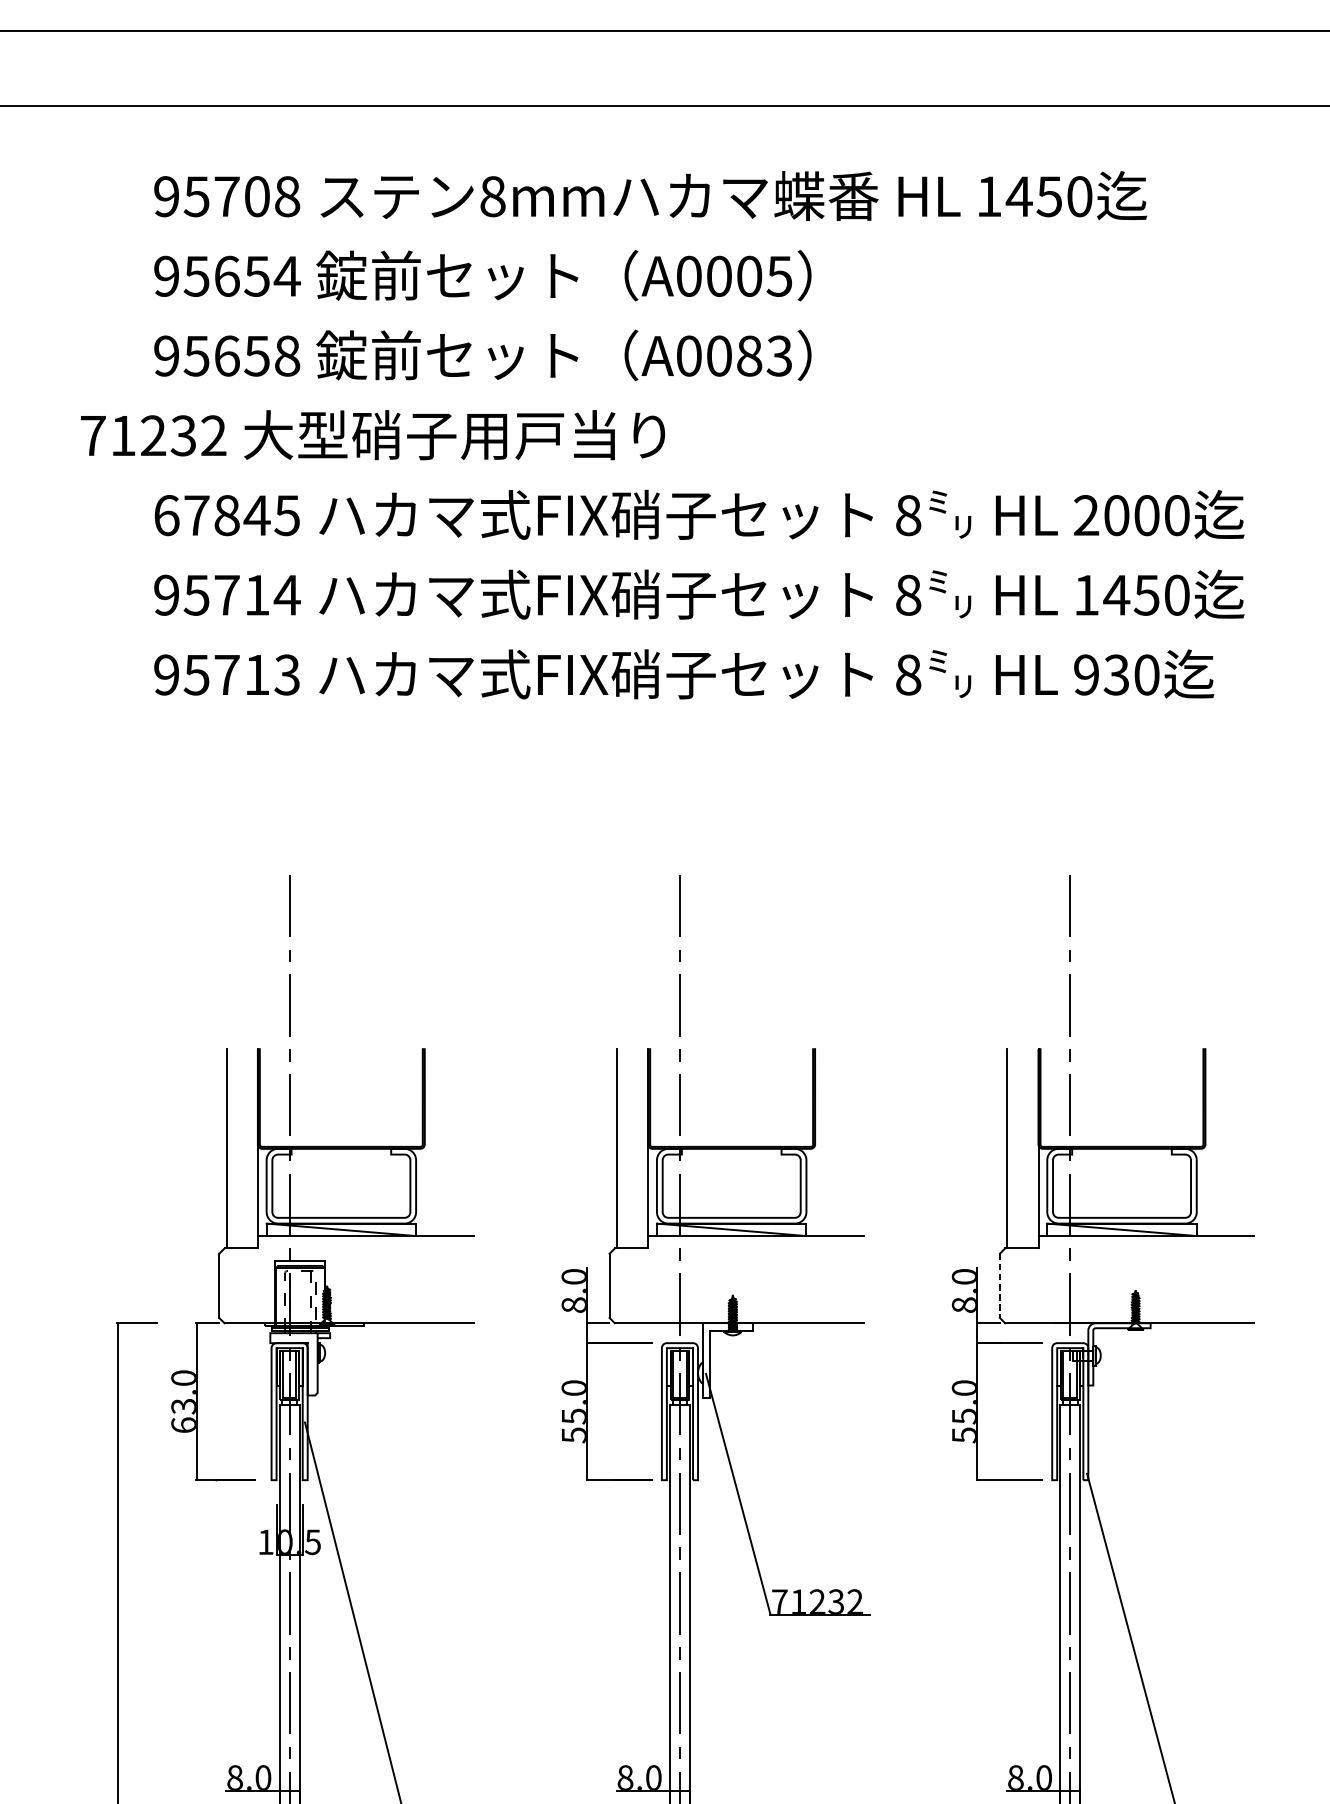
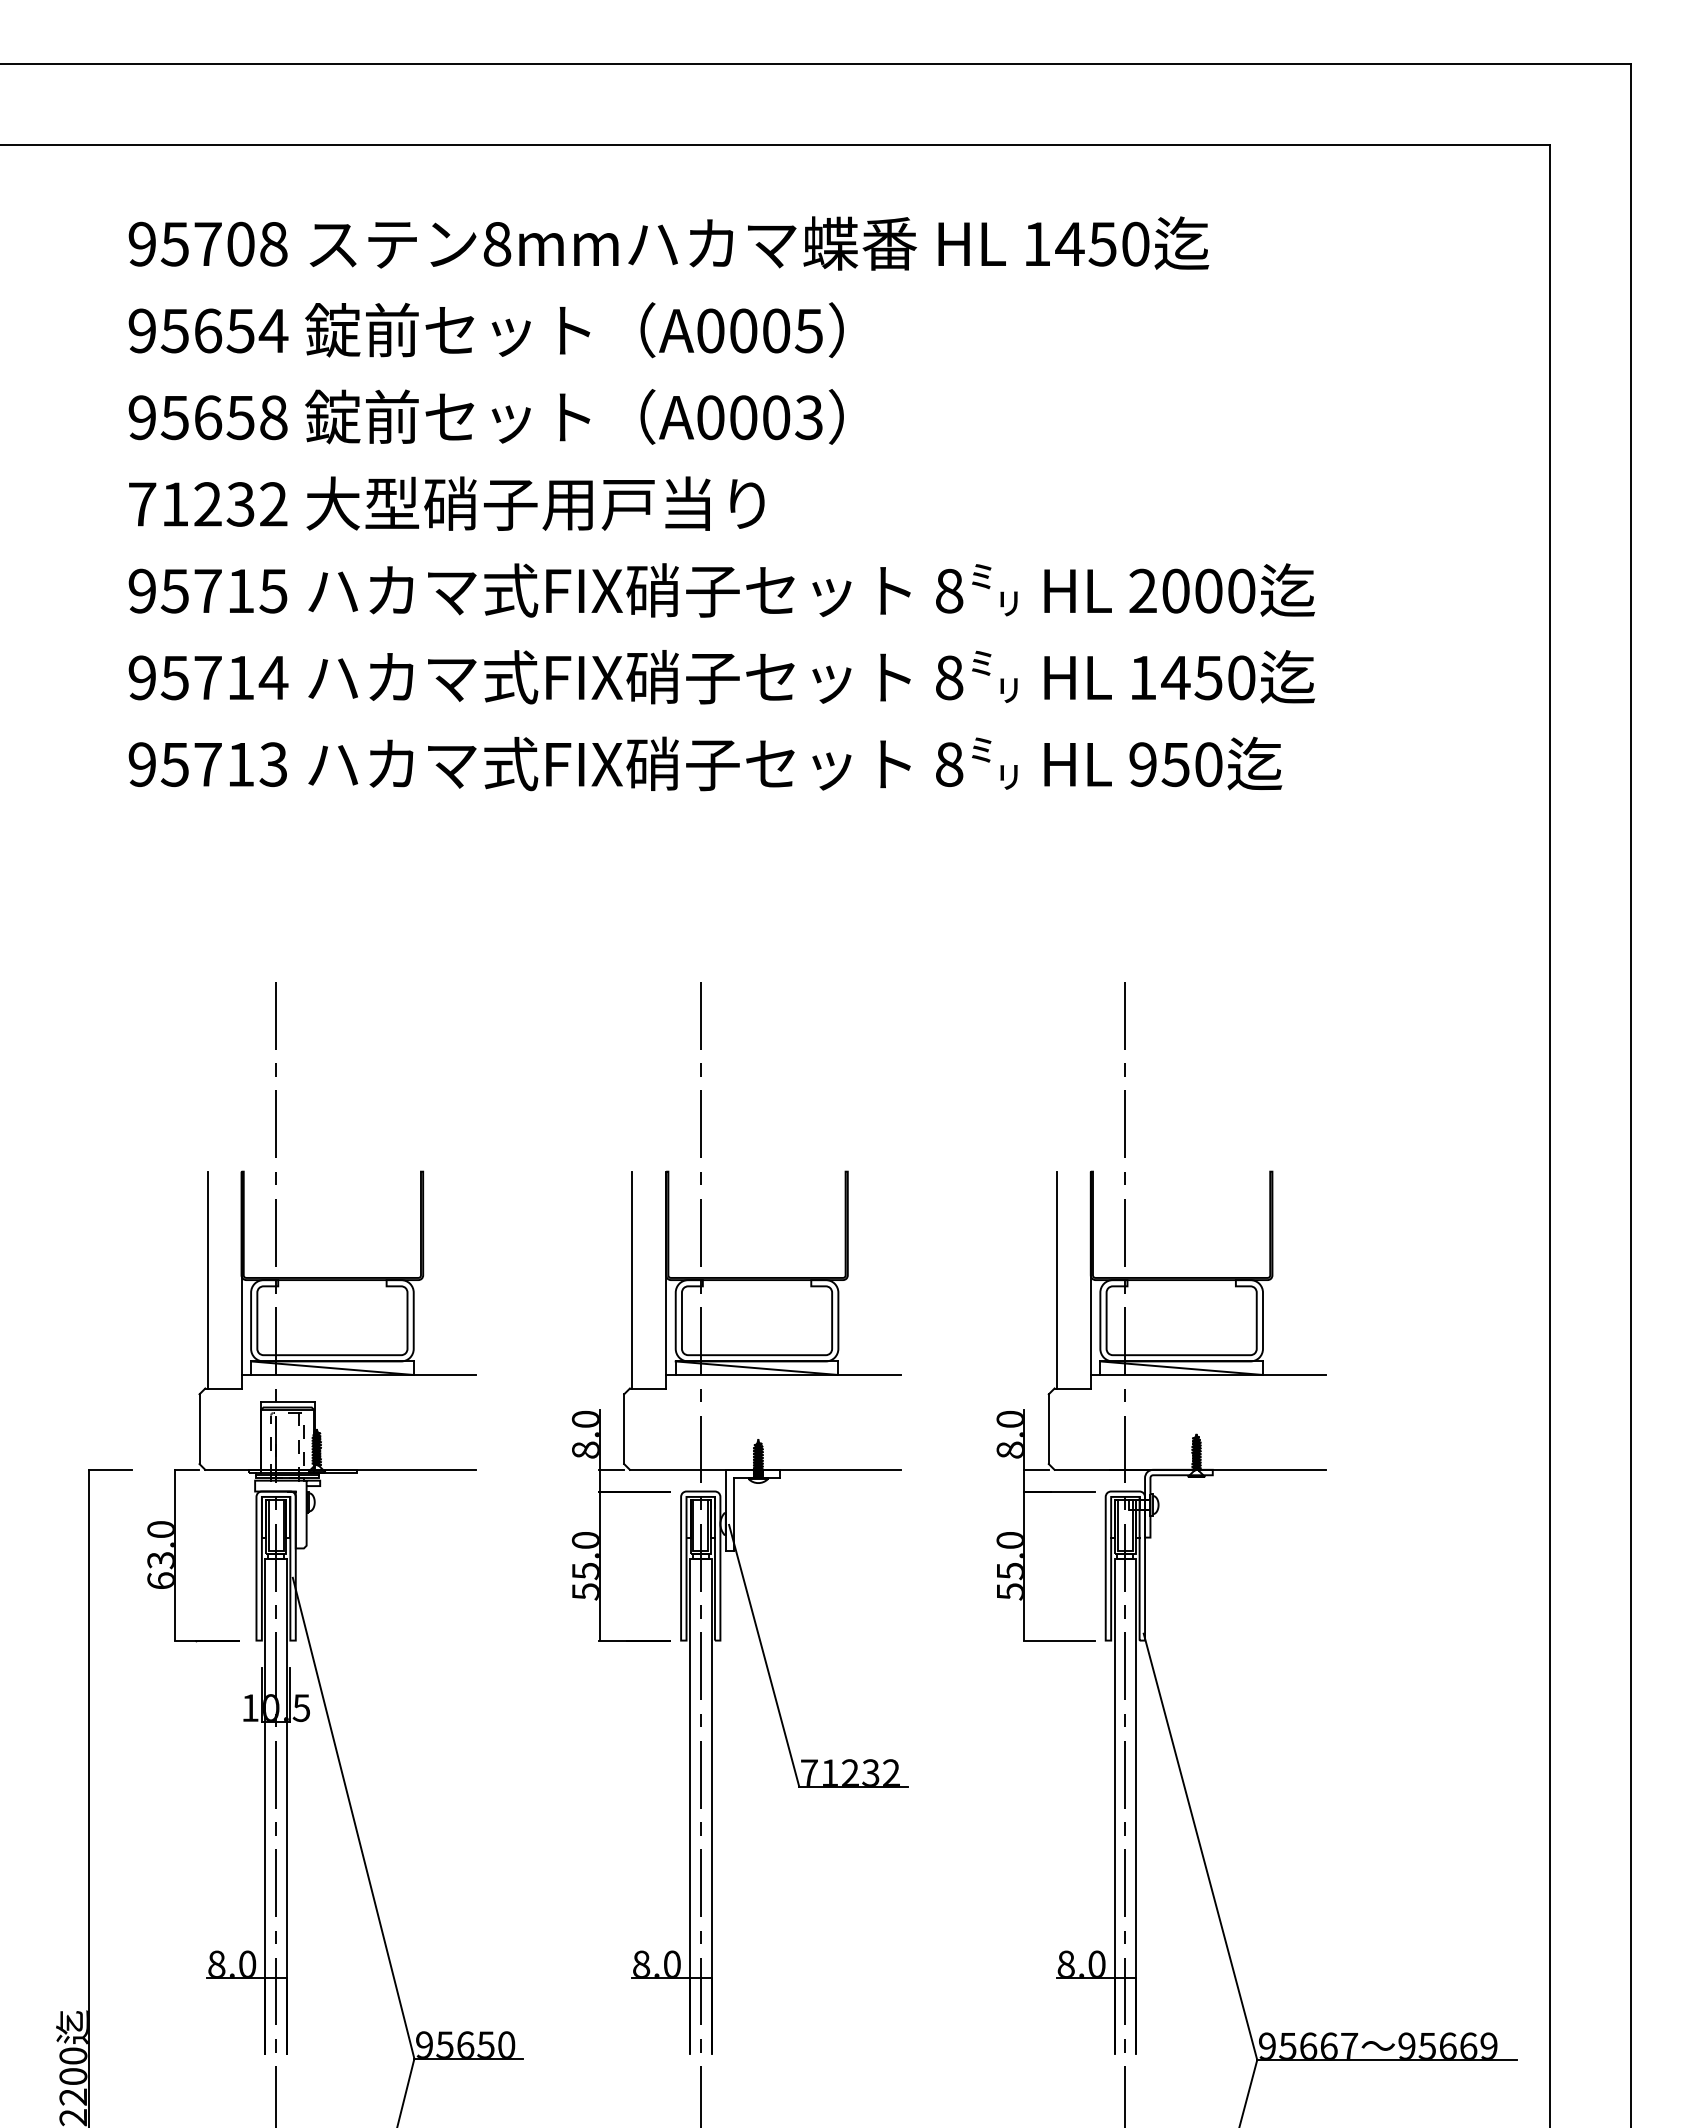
text: (749, 355) -> (776, 417), A0083 -> A0003
text: (372, 434) -> (446, 503), moved
text: (211, 514) -> (191, 590), 67845 -> 95715
text: (1116, 674) -> (1175, 764), 930 -> 950
line: (999, 1286) -> (1048, 1429), dashed -> solid

